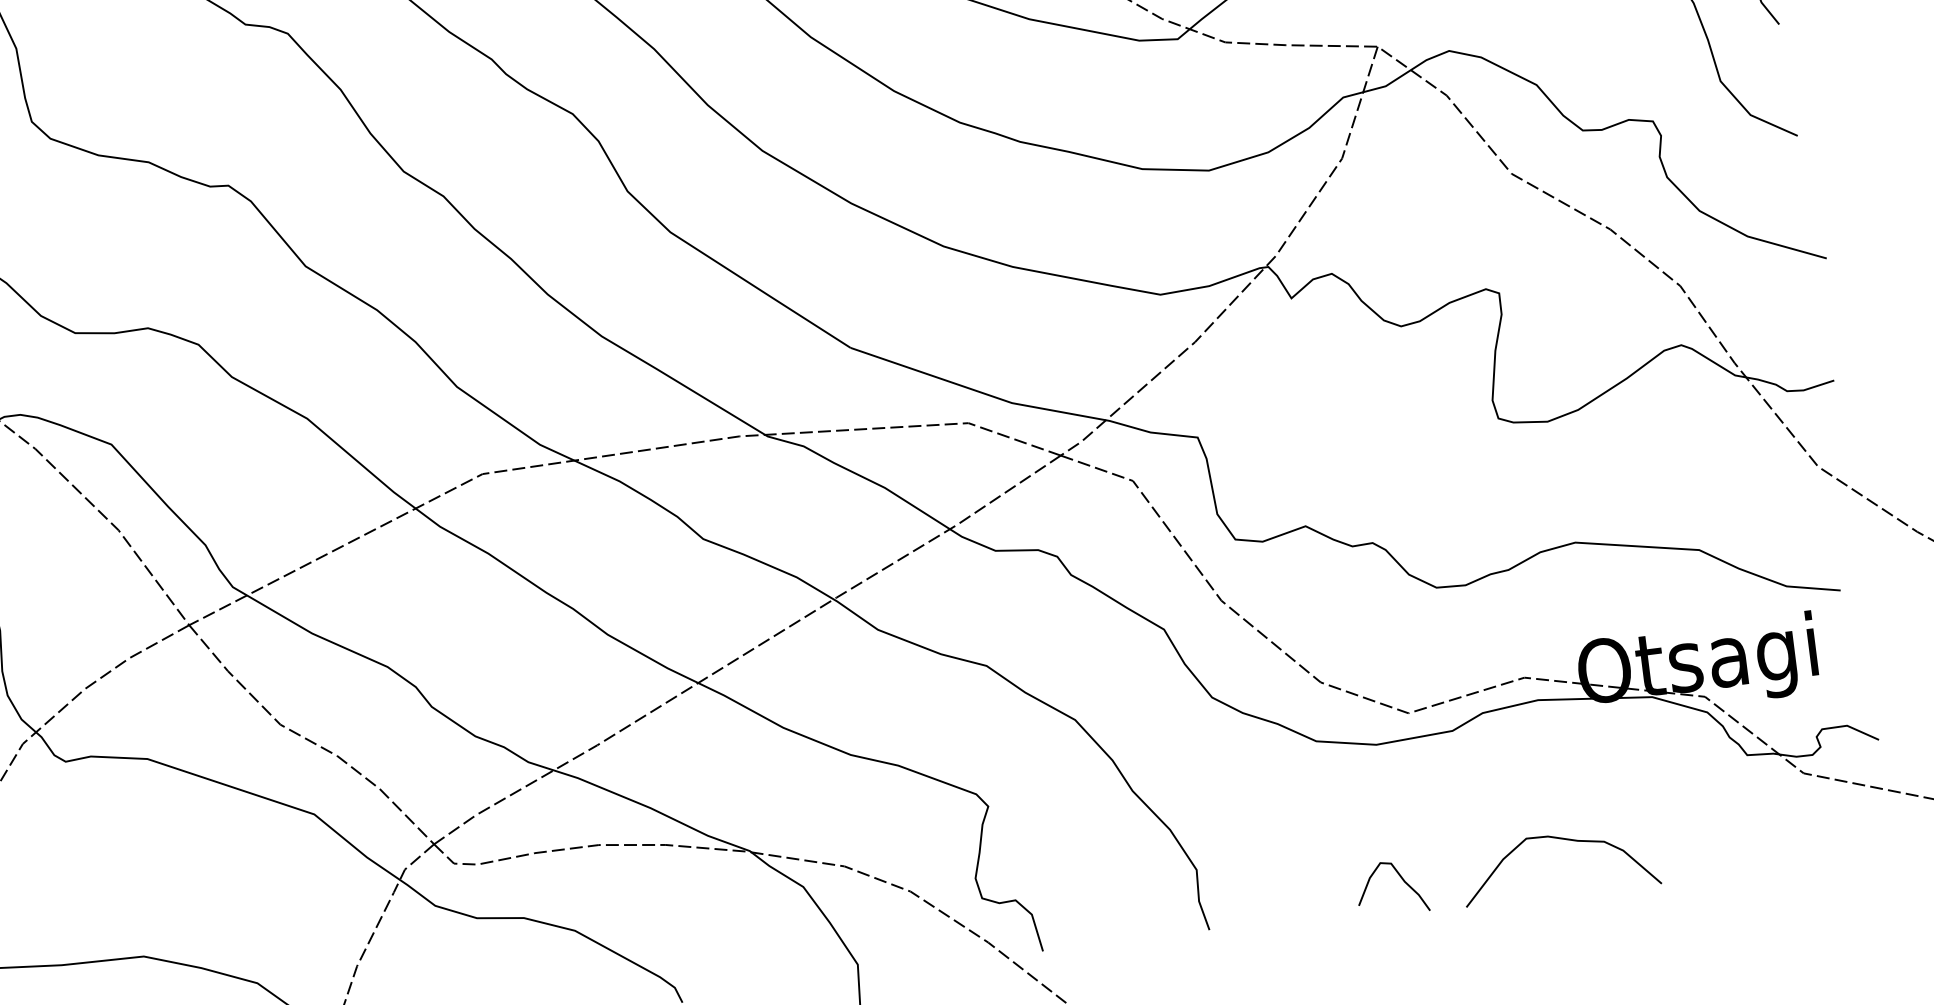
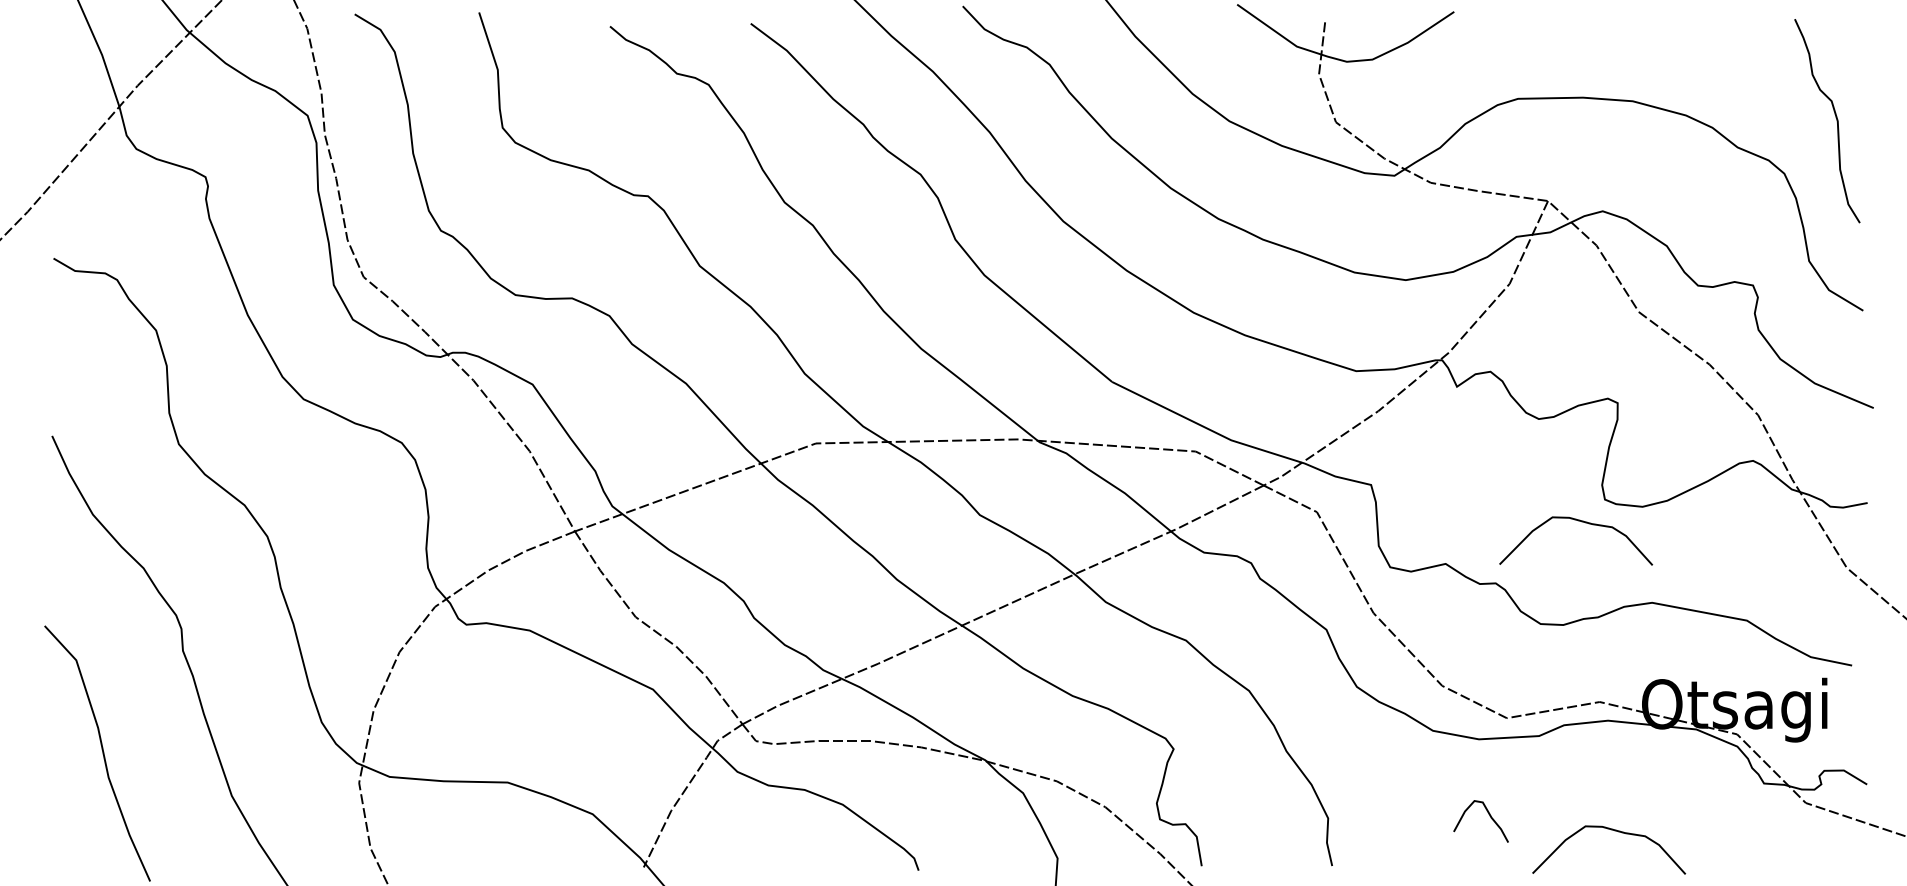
curve: (1472, 451) -> (1581, 522), added
curve: (1401, 880) -> (1489, 816), moved

